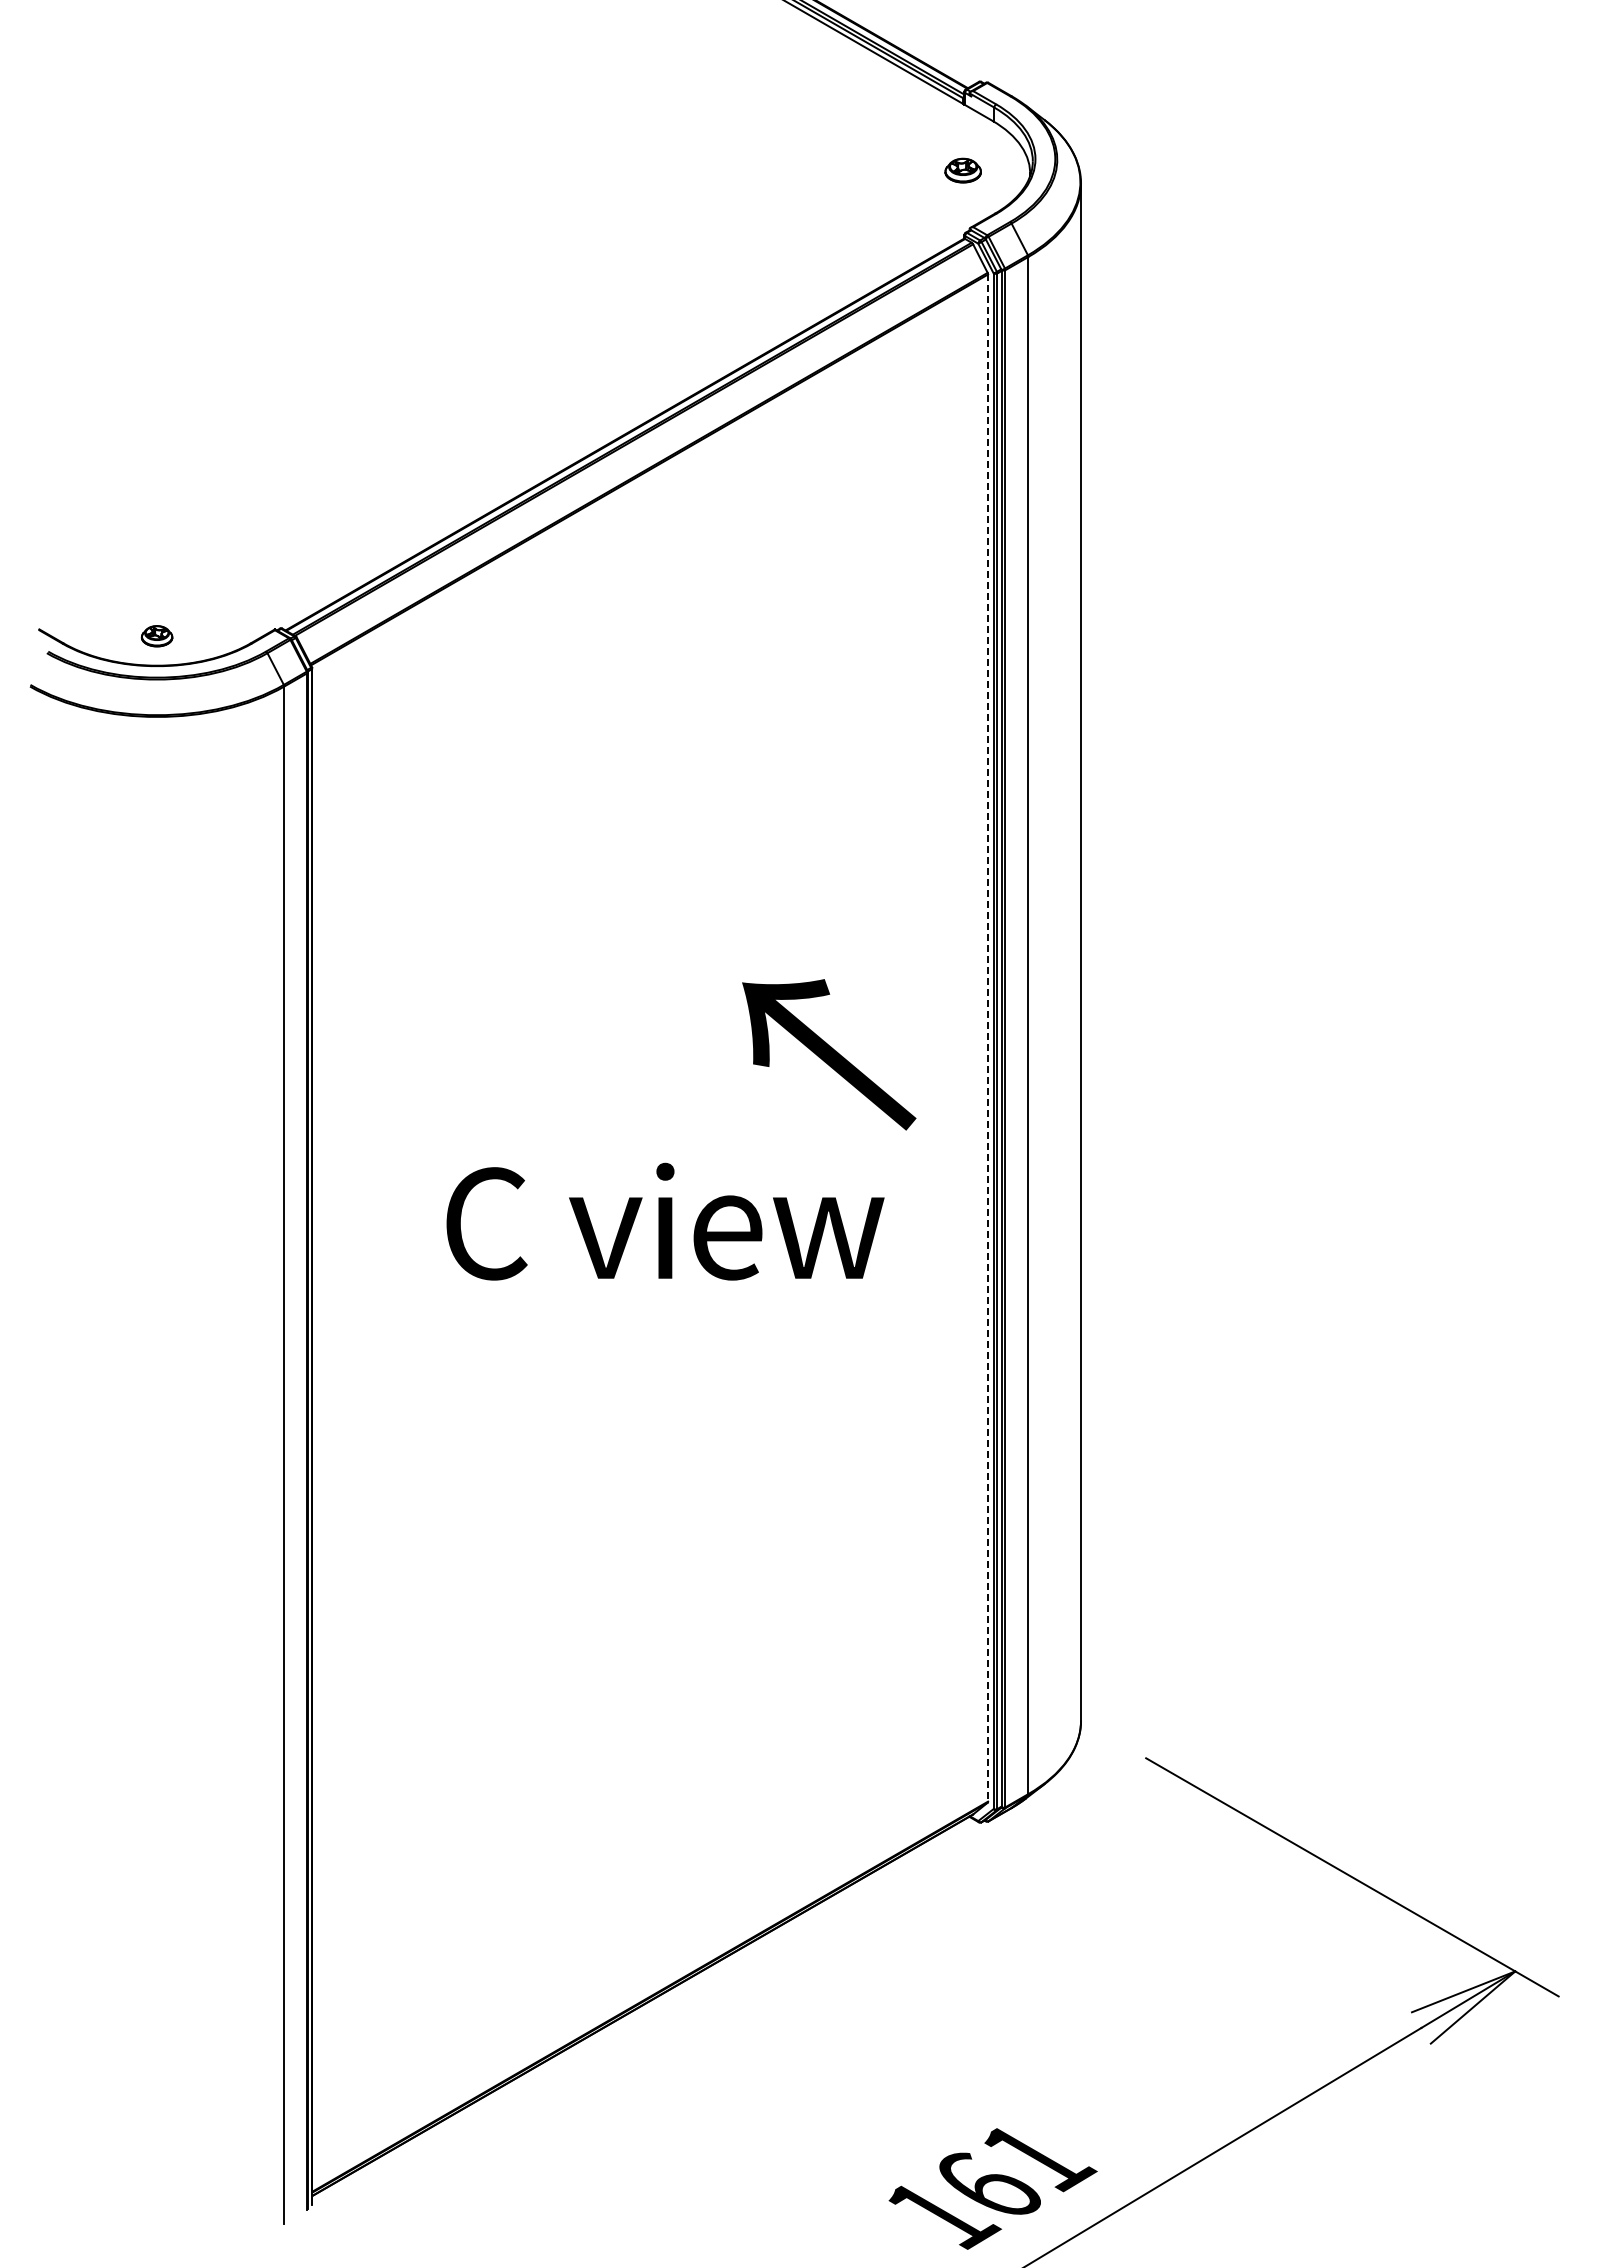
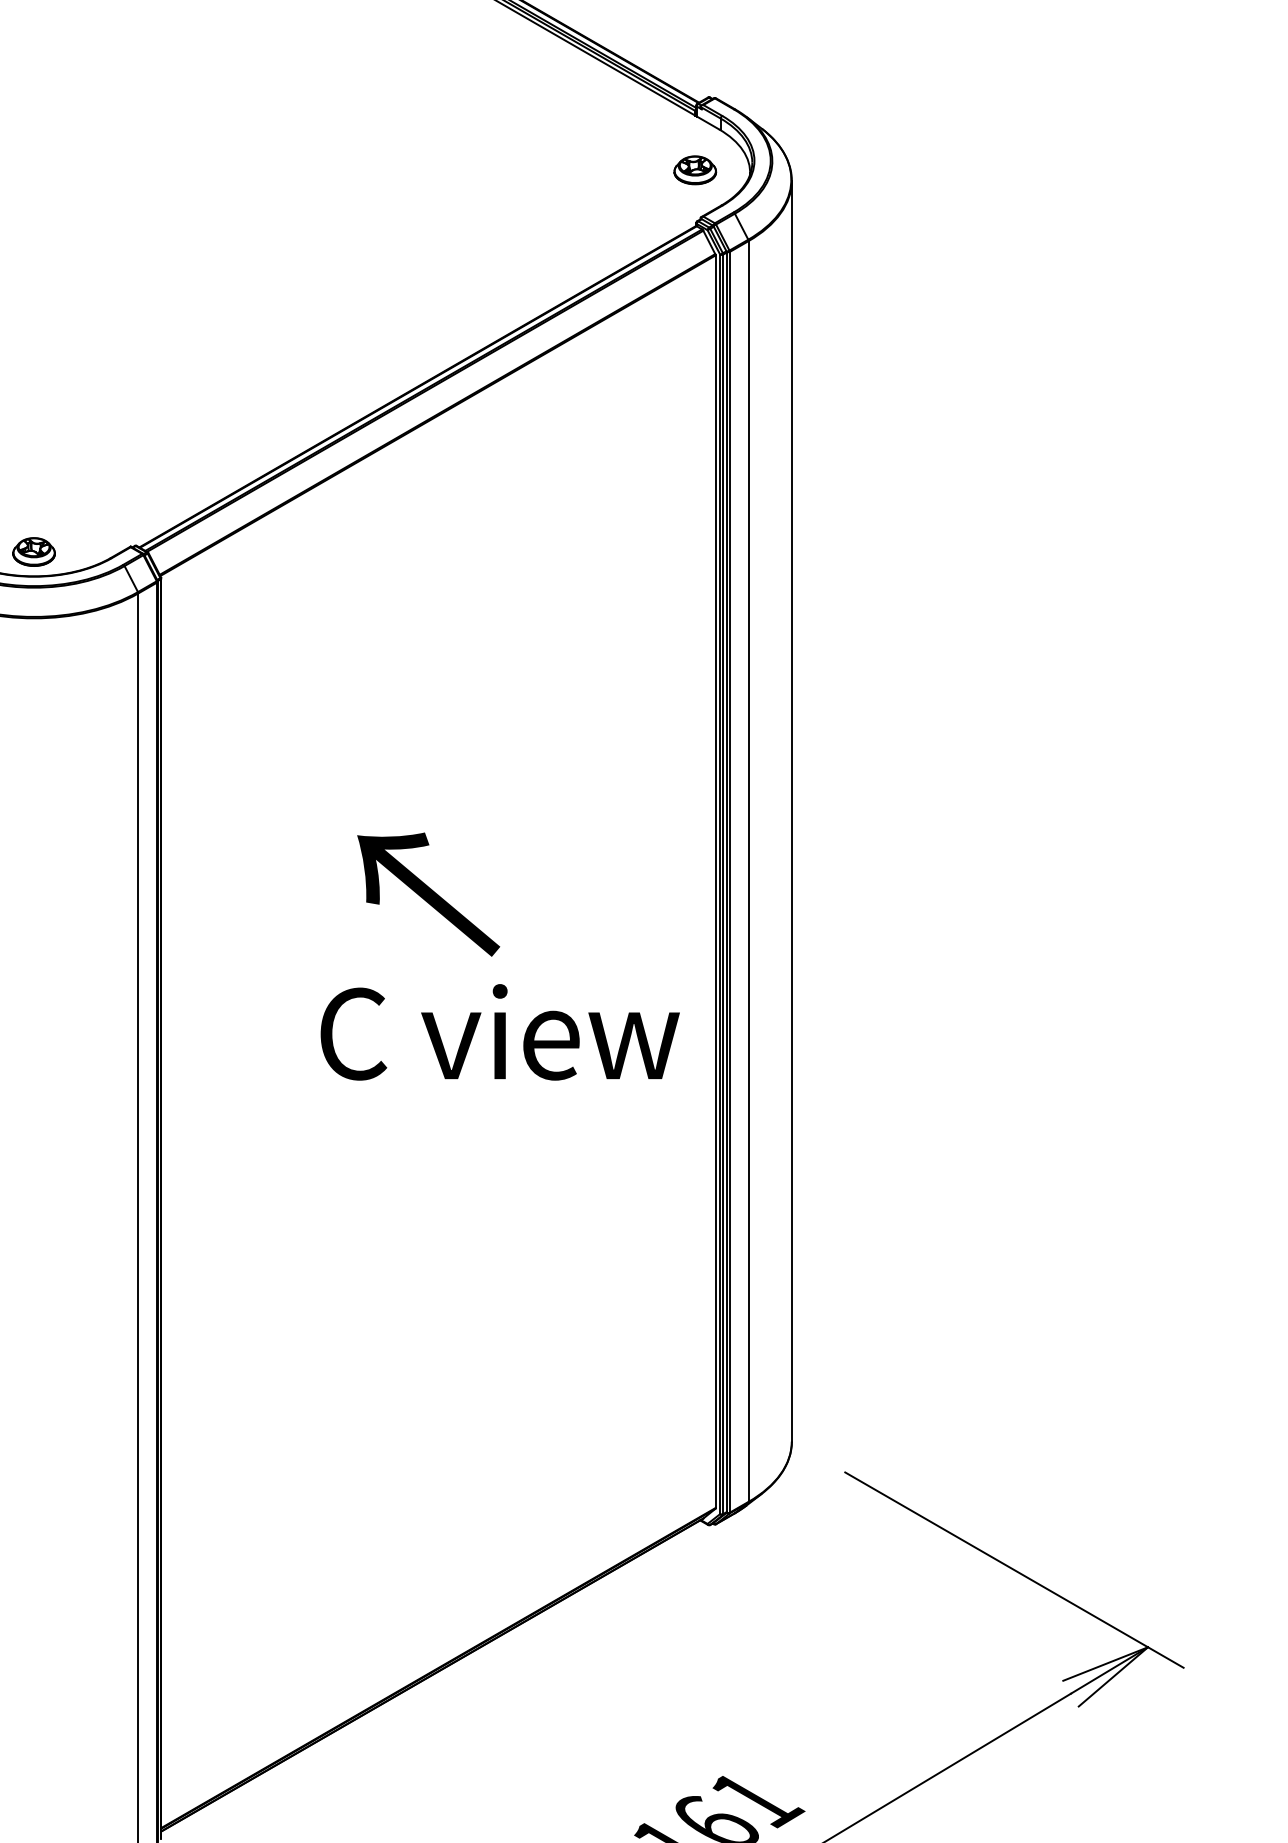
part: (962, 170) -> (694, 170), size x1.43
part: (156, 636) -> (33, 552), size x1.67
line: (988, 1038) -> (715, 882), dashed -> solid
text: (829, 1054) -> (428, 894), moved
text: (665, 1221) -> (500, 1032), moved

